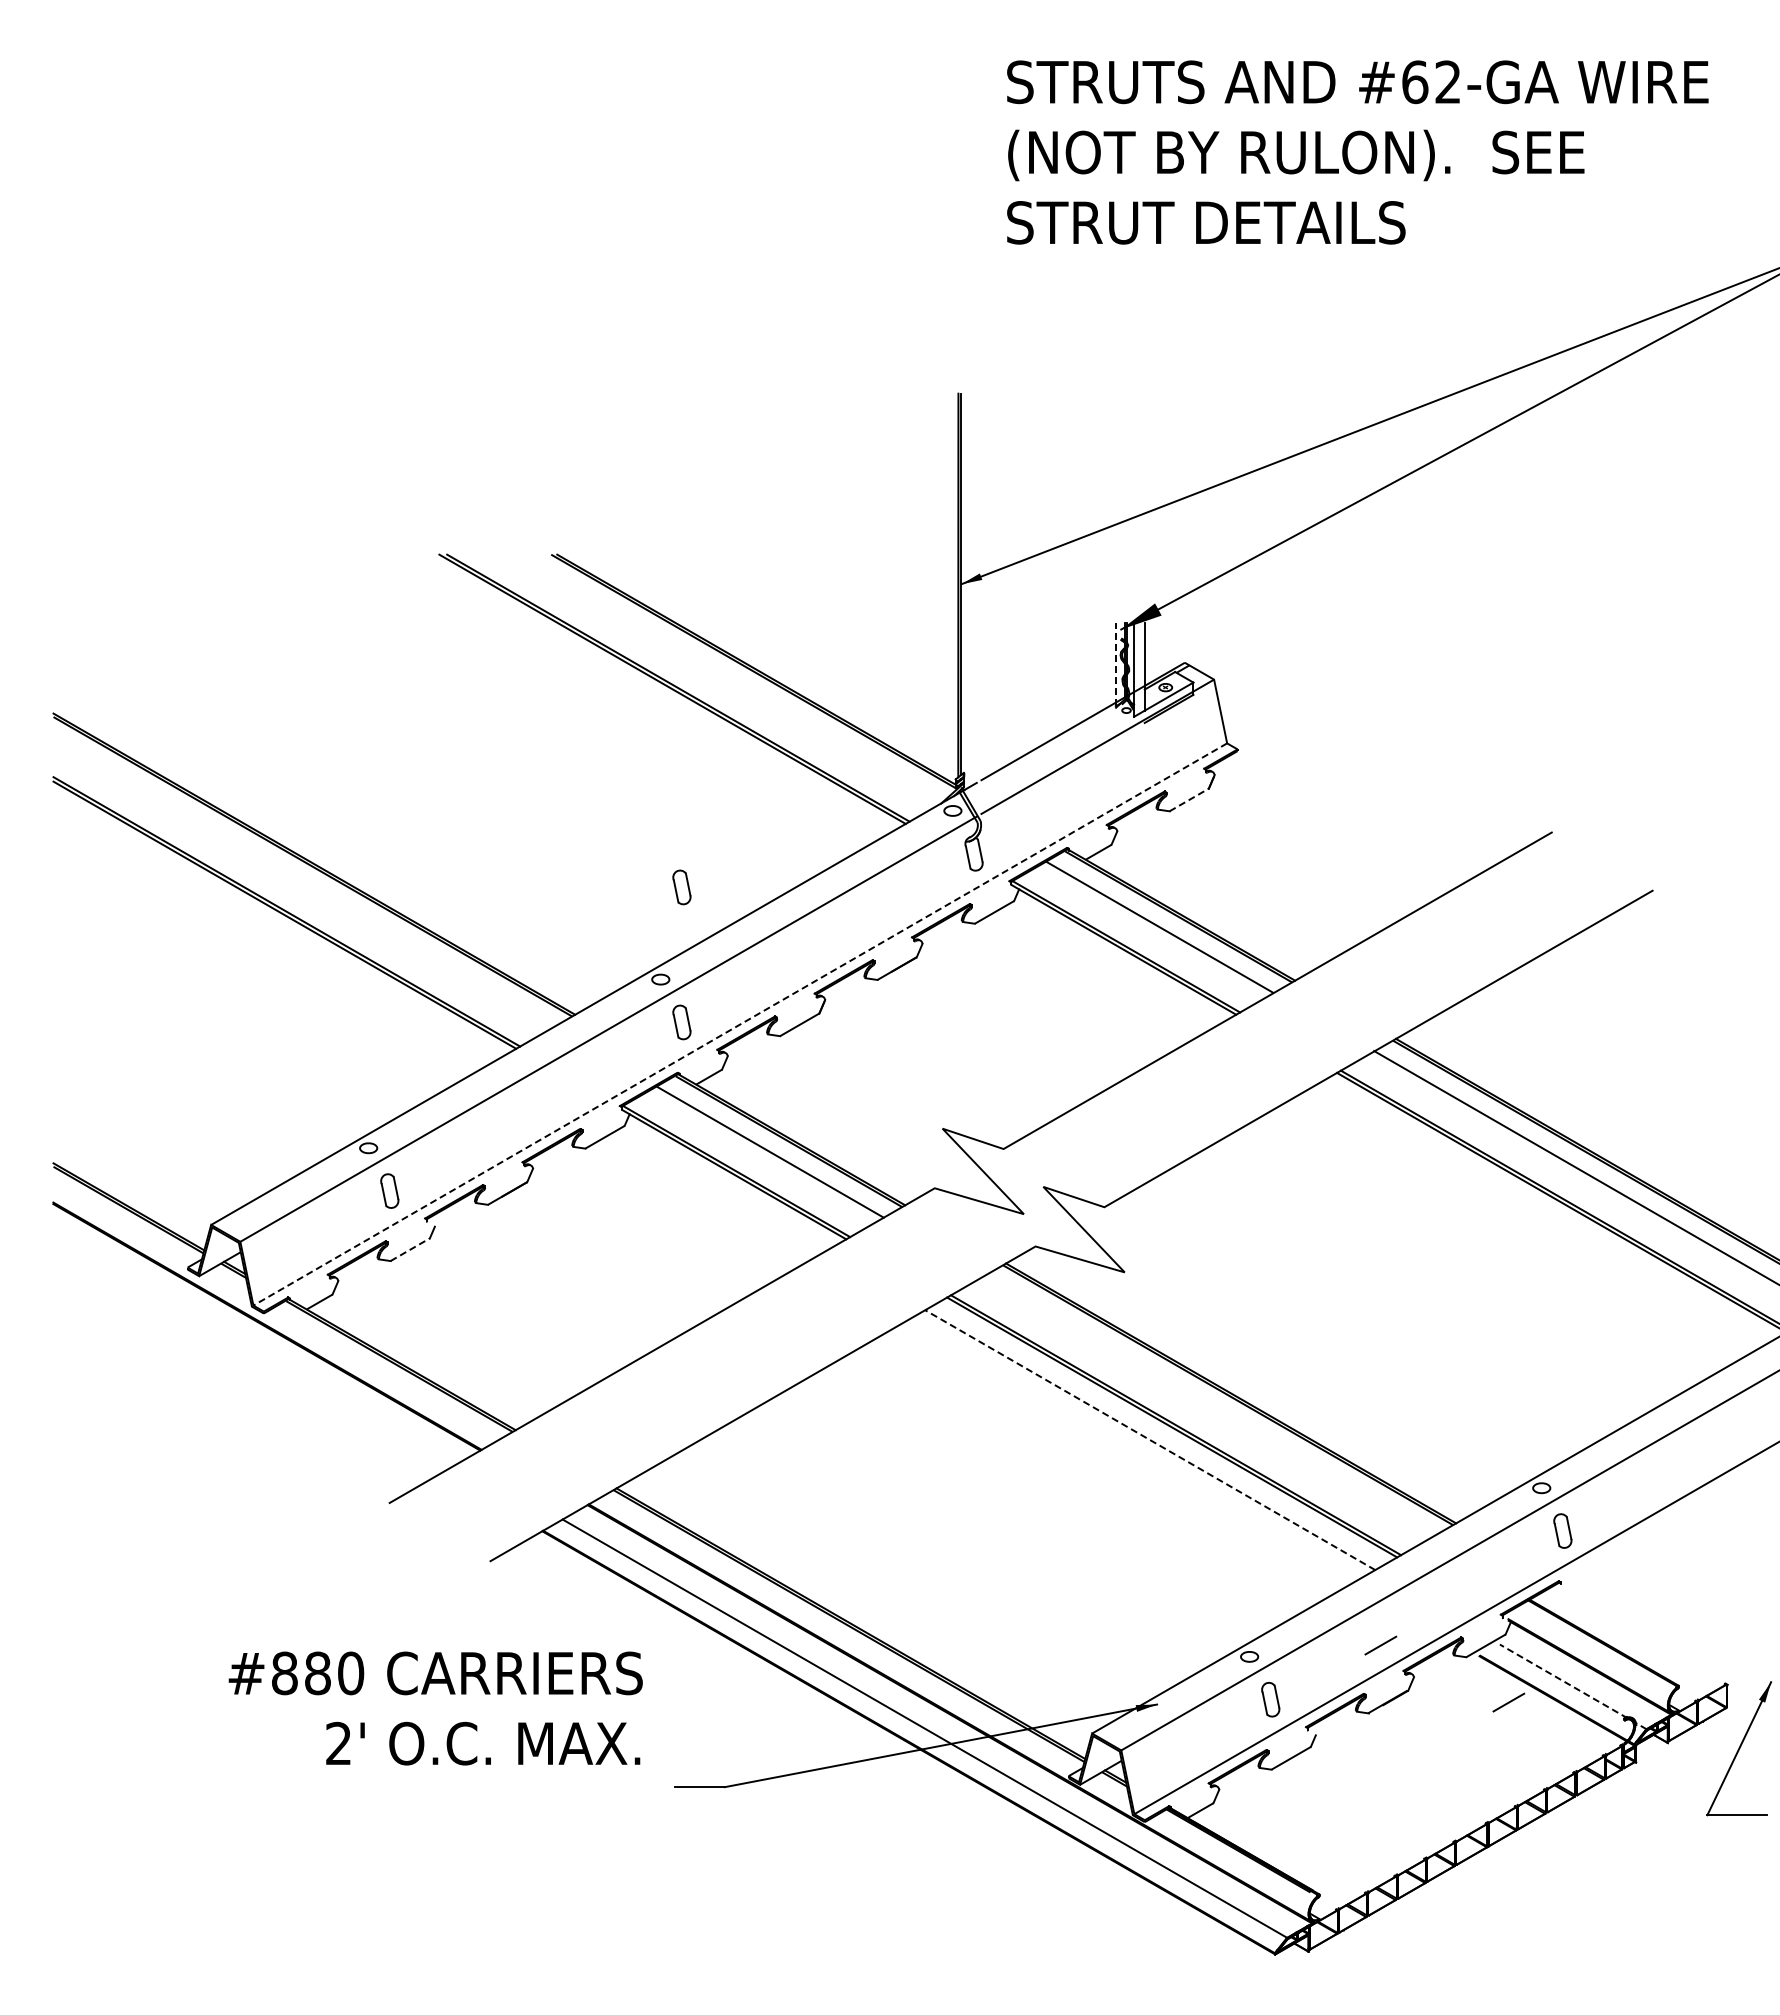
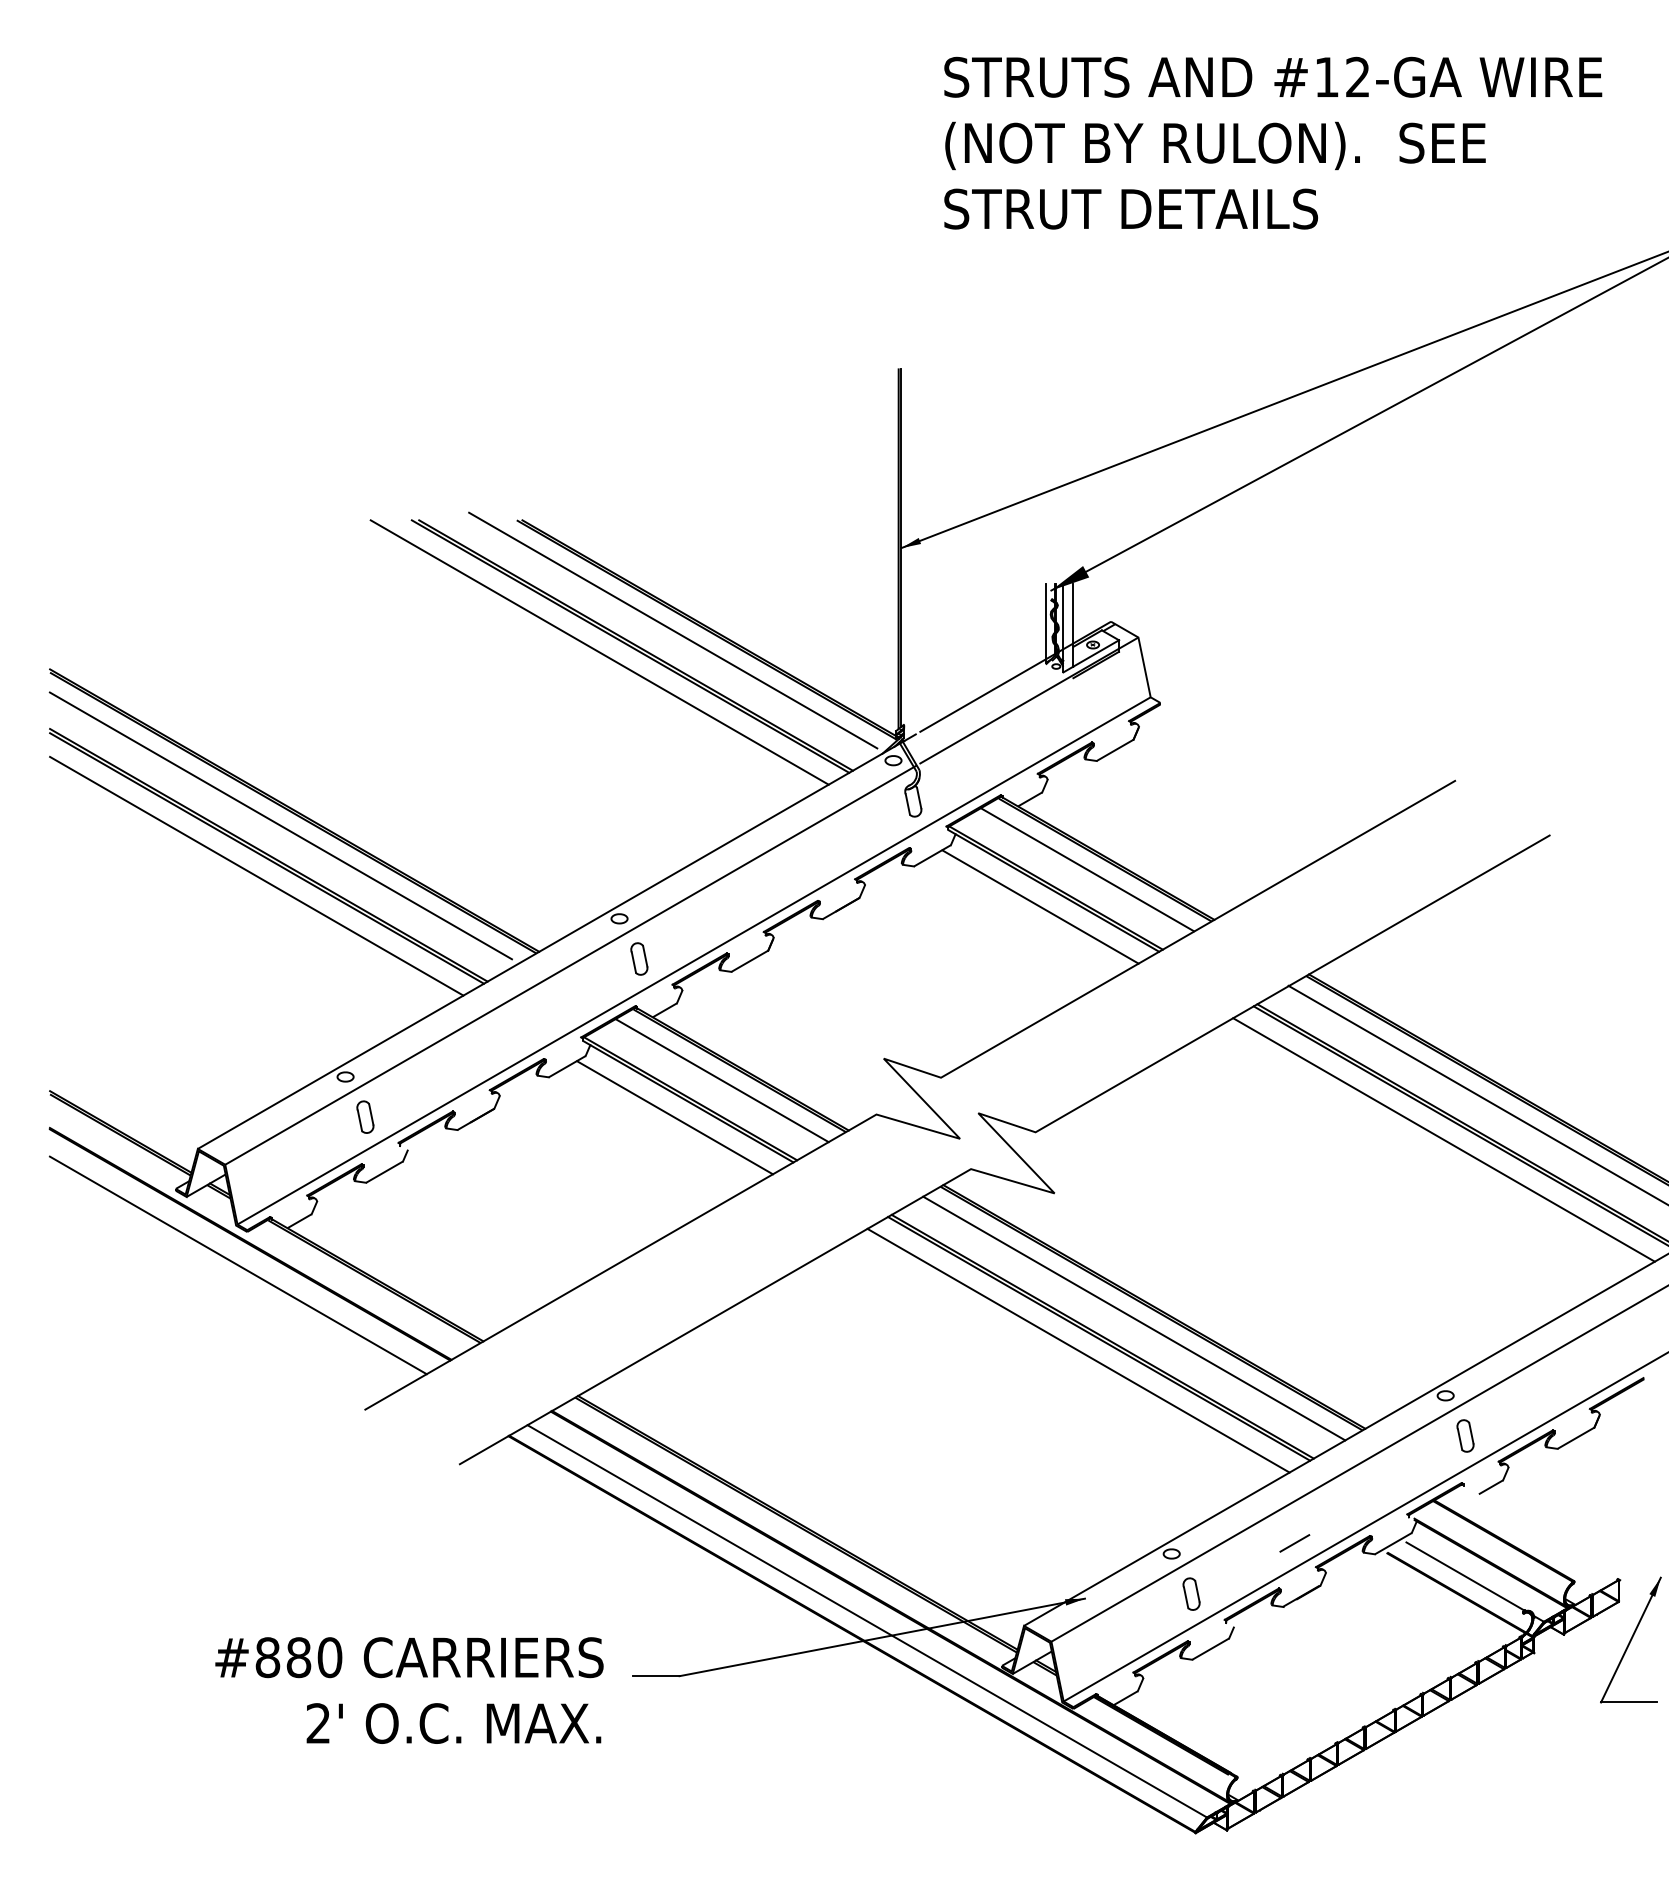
text: (1415, 82) -> (1327, 77), #62-GA -> #12-GA
line: (1115, 664) -> (1045, 623), dashed -> solid
line: (717, 671) -> (672, 629), added
line: (639, 695) -> (599, 652), added
line: (1189, 799) -> (1115, 749), dashed -> solid
line: (299, 880) -> (280, 825), added
part: (681, 887) -> (638, 832), removed
line: (273, 933) -> (256, 875), added
line: (1109, 966) -> (1040, 906), added
line: (739, 1024) -> (693, 960), dashed -> solid
line: (719, 1191) -> (674, 1117), added
line: (1539, 1215) -> (1443, 1140), added
line: (410, 1249) -> (384, 1171), dashed -> solid
line: (254, 1349) -> (238, 1265), added
line: (1209, 1405) -> (1134, 1318), added
line: (1150, 1440) -> (1078, 1351), dashed -> solid
part: (1658, 1530) -> (1555, 1435), added
line: (1573, 1686) -> (1475, 1581), dashed -> solid
line: (1508, 1702) -> (1414, 1596), removed
text: (435, 1708) -> (409, 1690), moved

